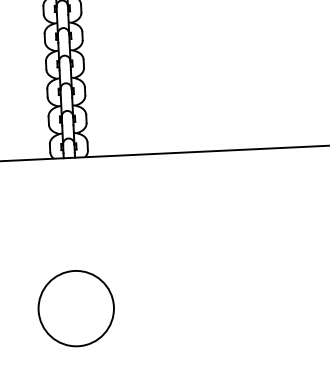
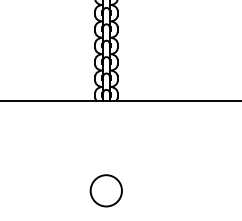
circle: (74, 308) -> (105, 190), size x0.7

